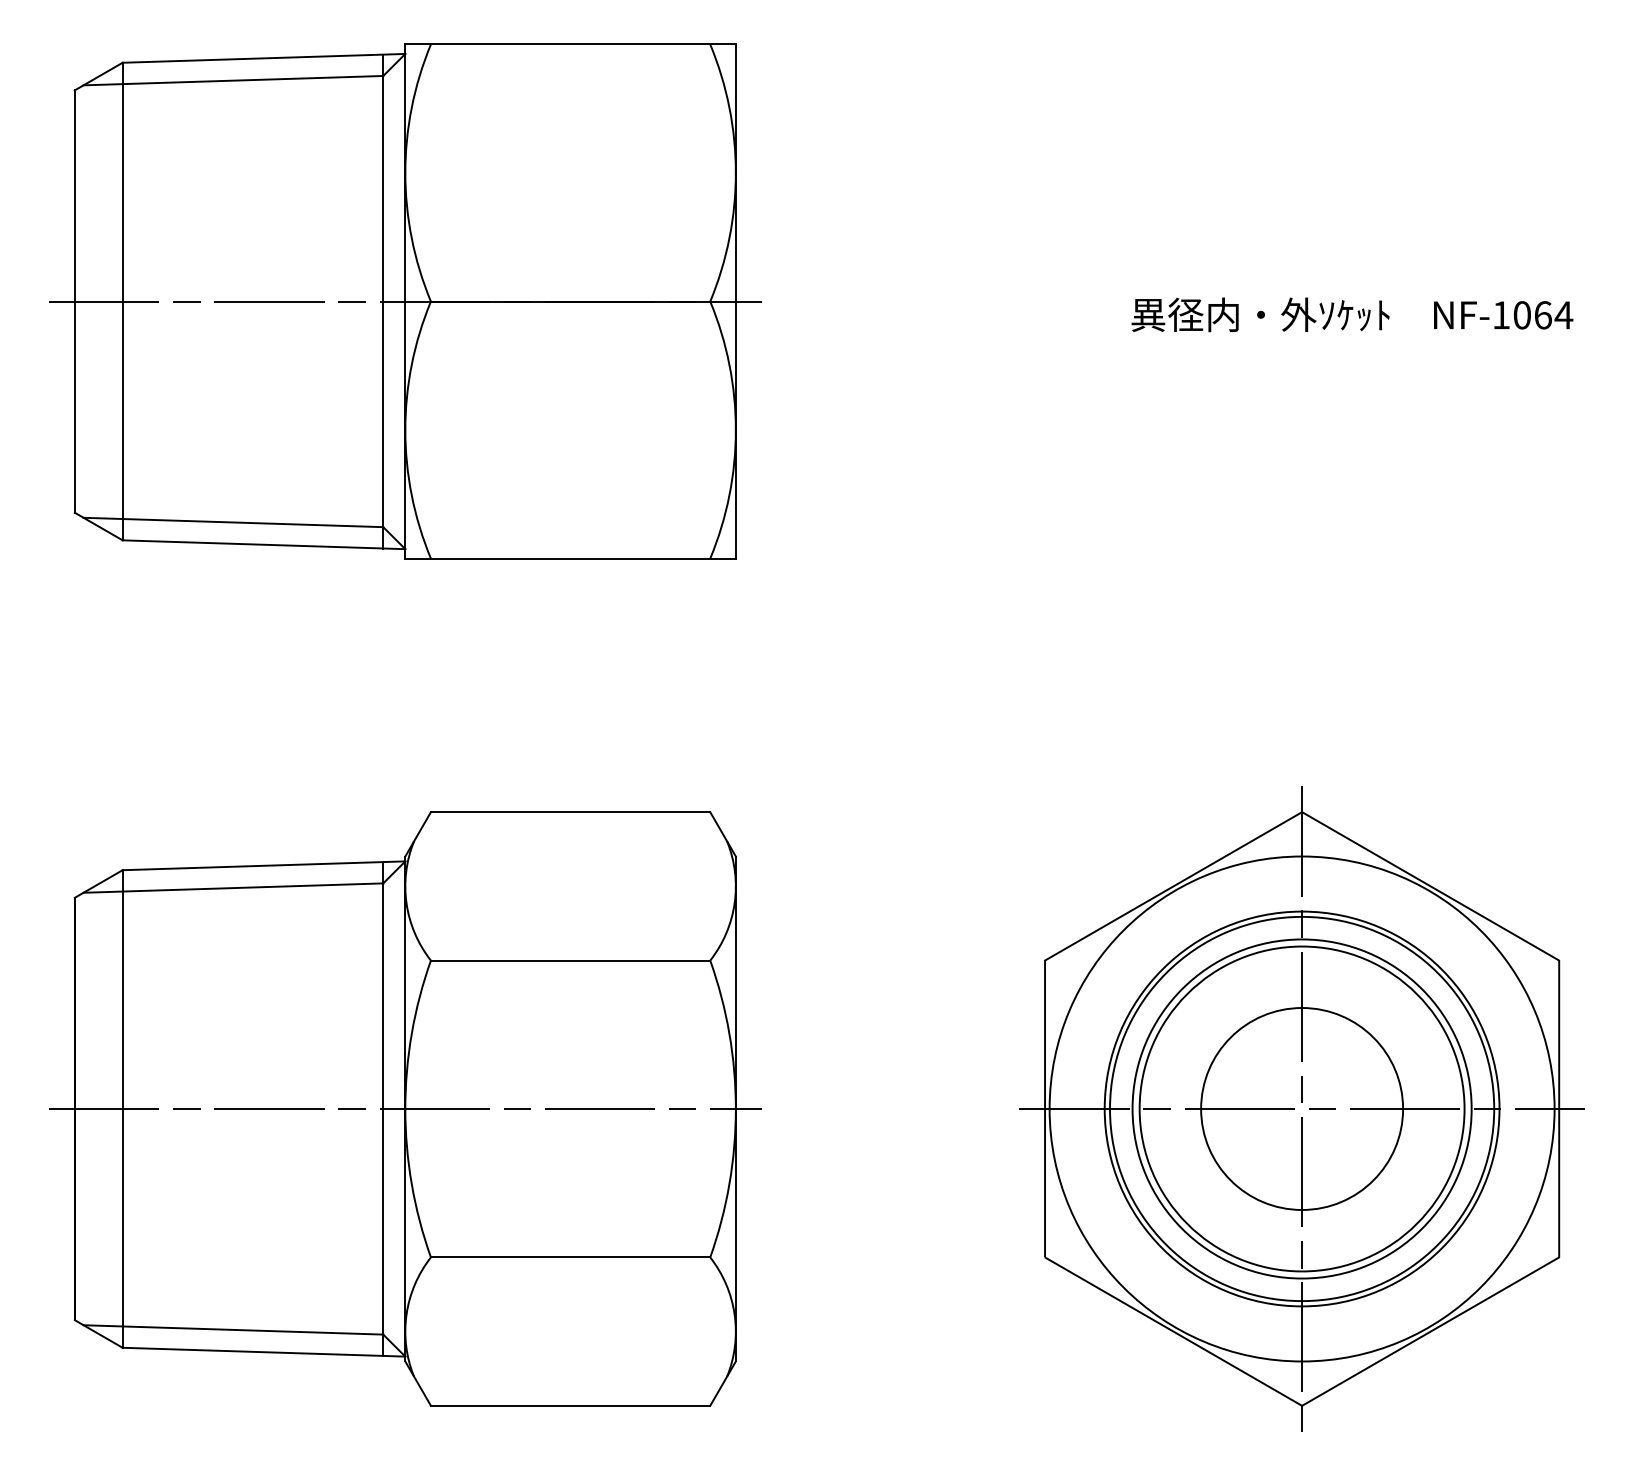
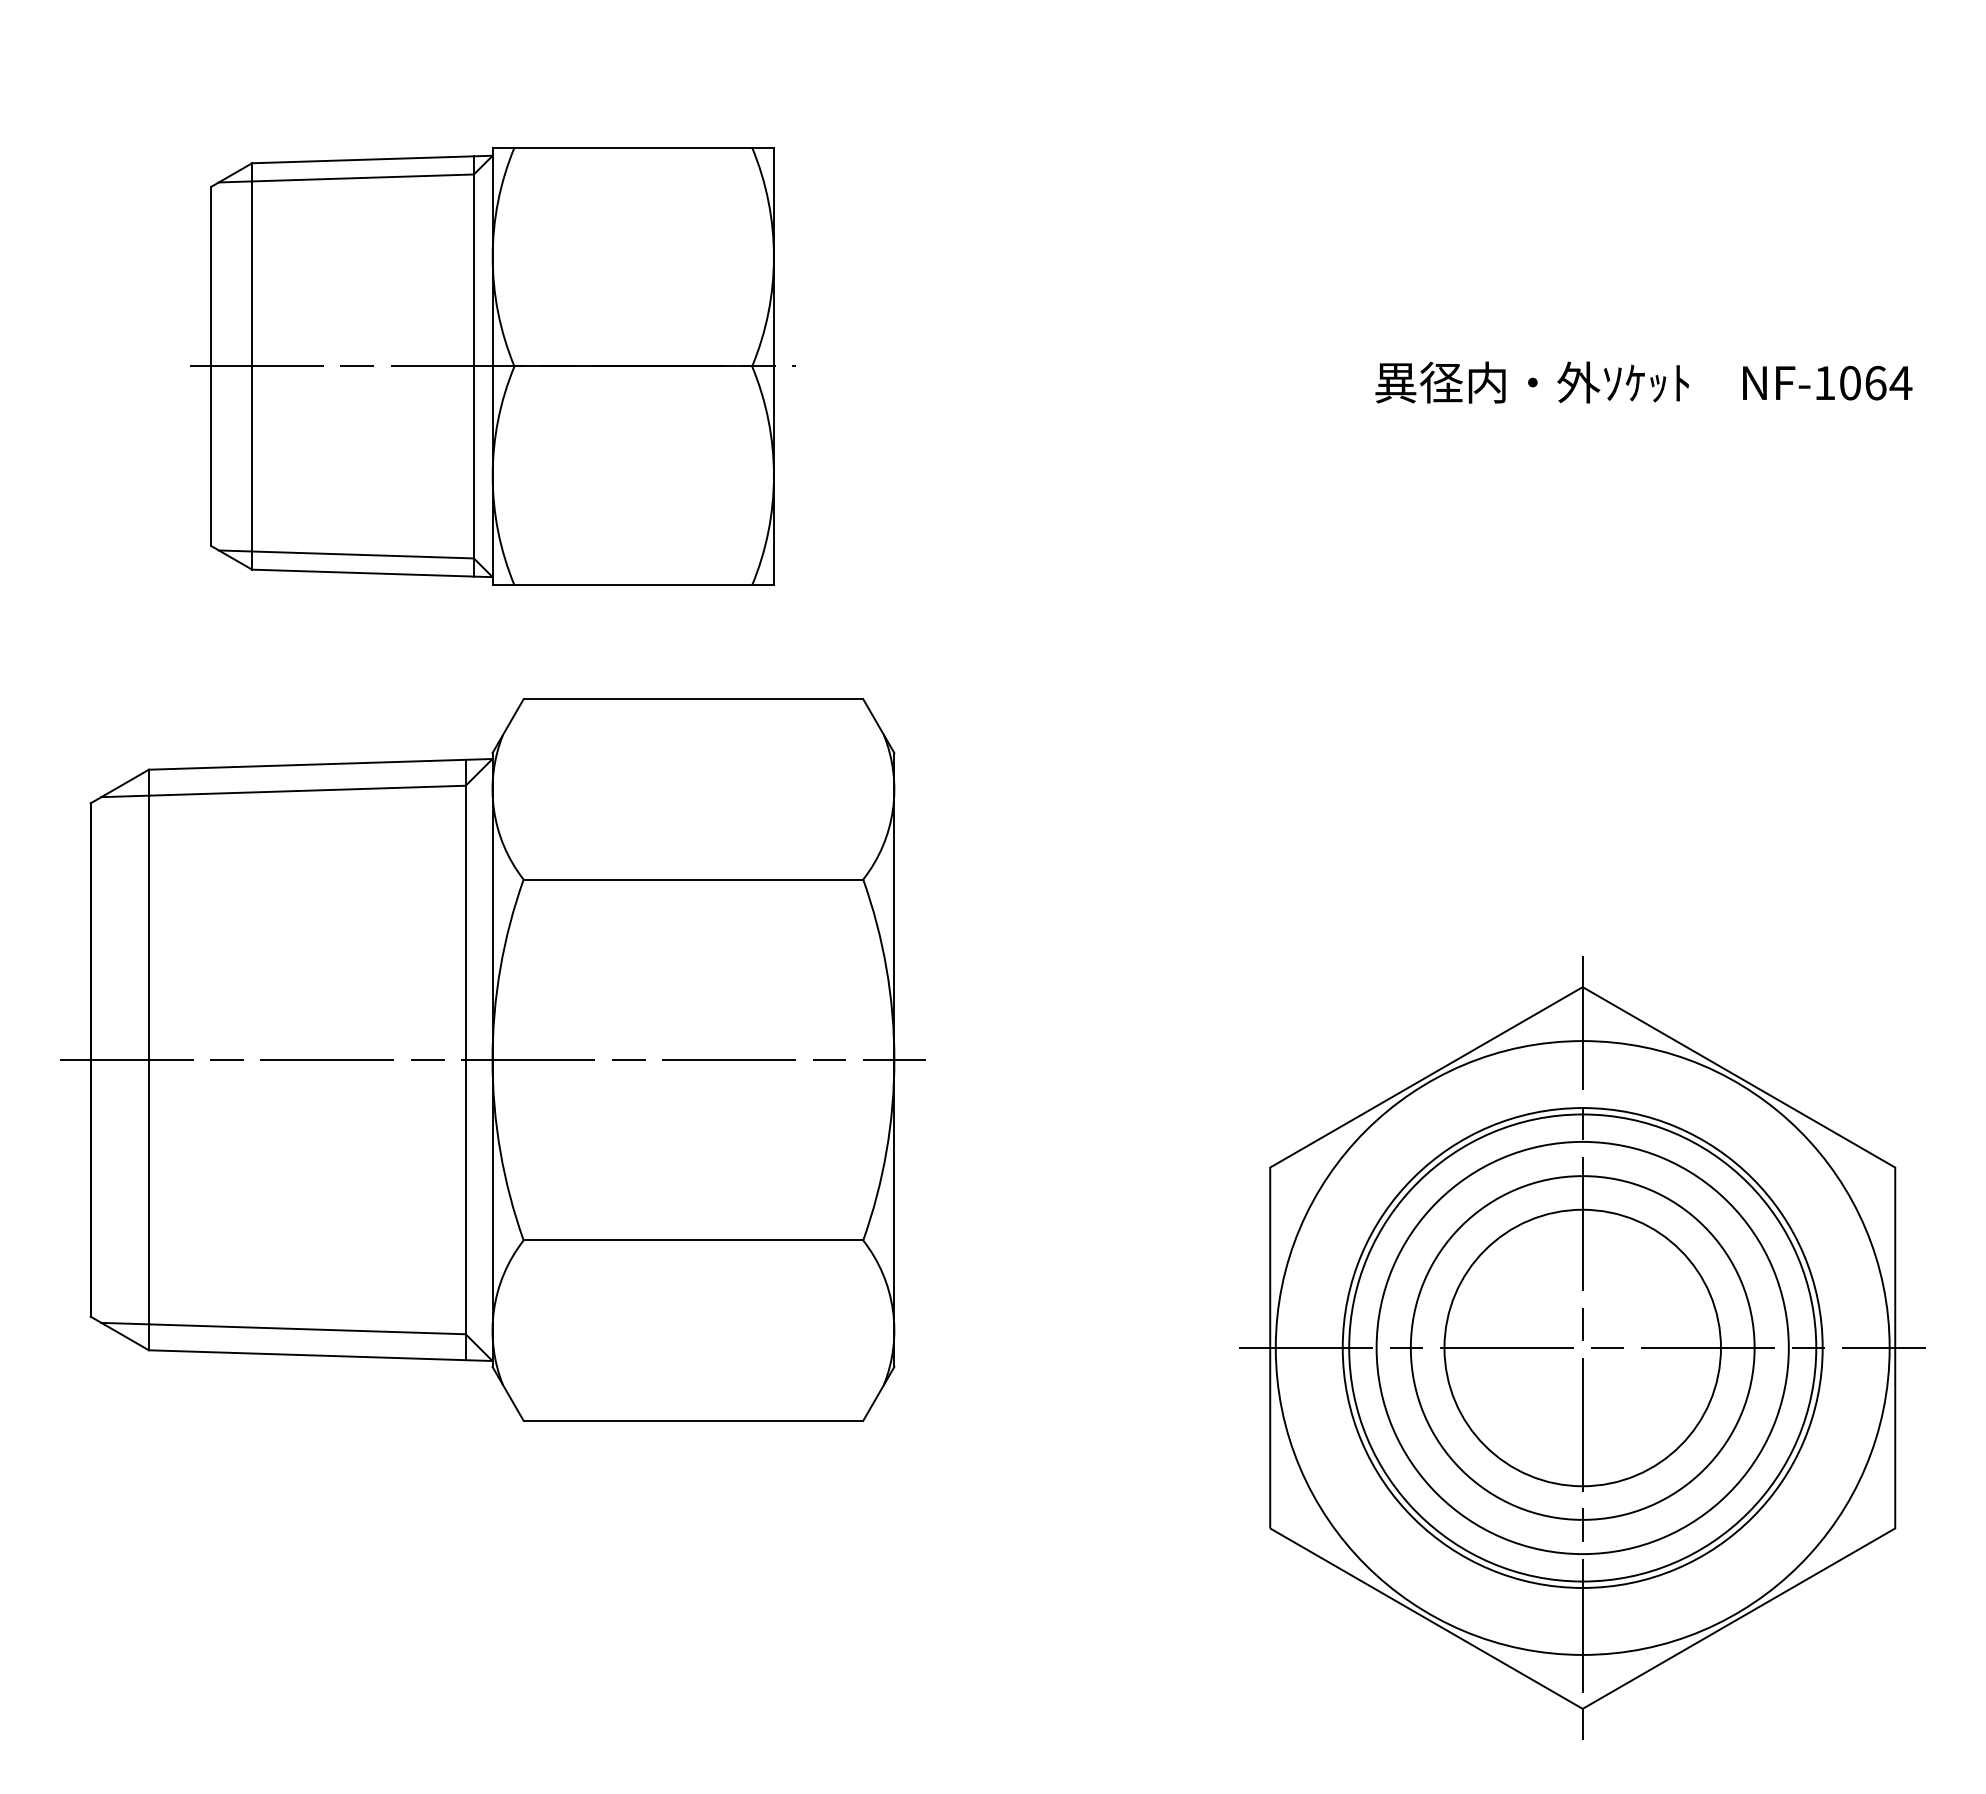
part: (405, 301) -> (492, 366), size x0.7
part: (405, 1108) -> (492, 1059), moved
circle: (1301, 1108) -> (1582, 1347), size x0.7
circle: (1301, 1108) -> (1582, 1347), size x1.4

